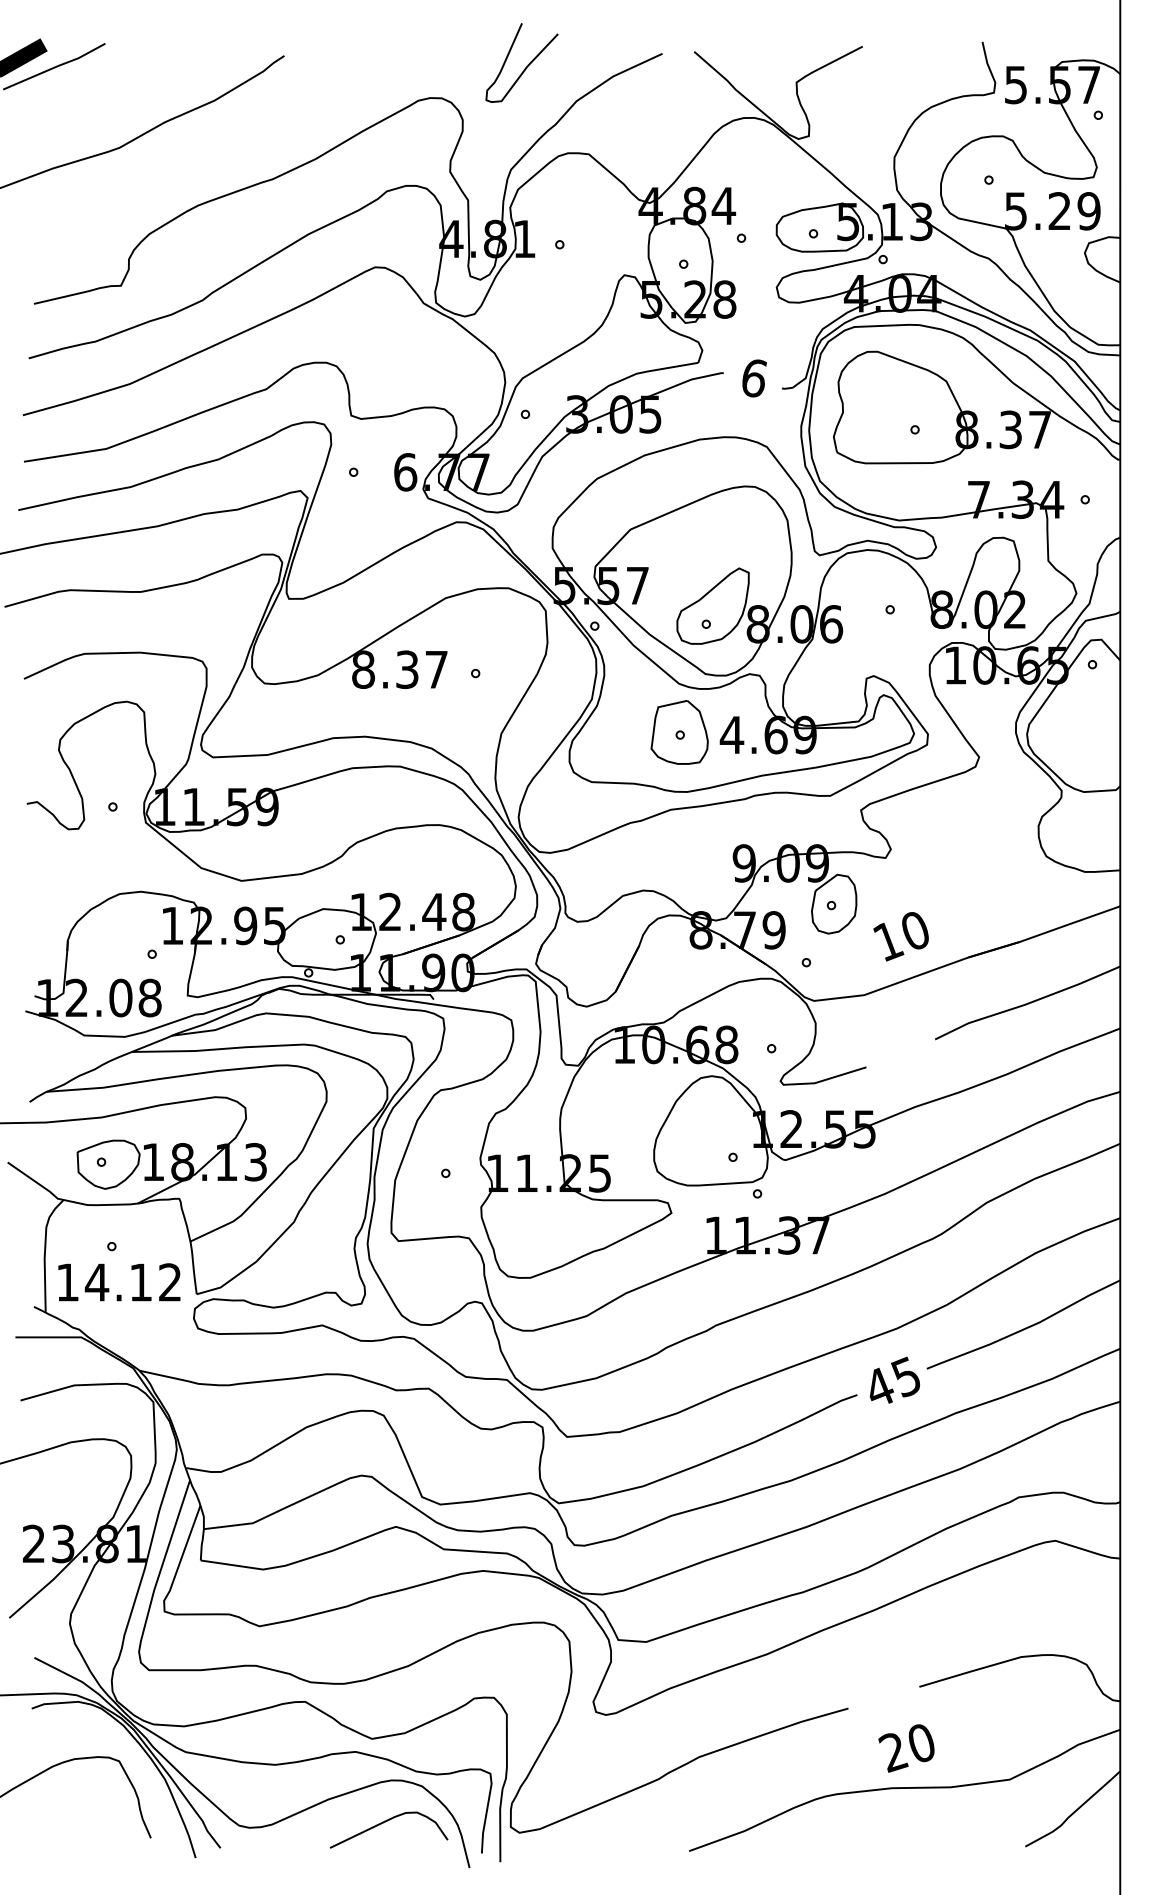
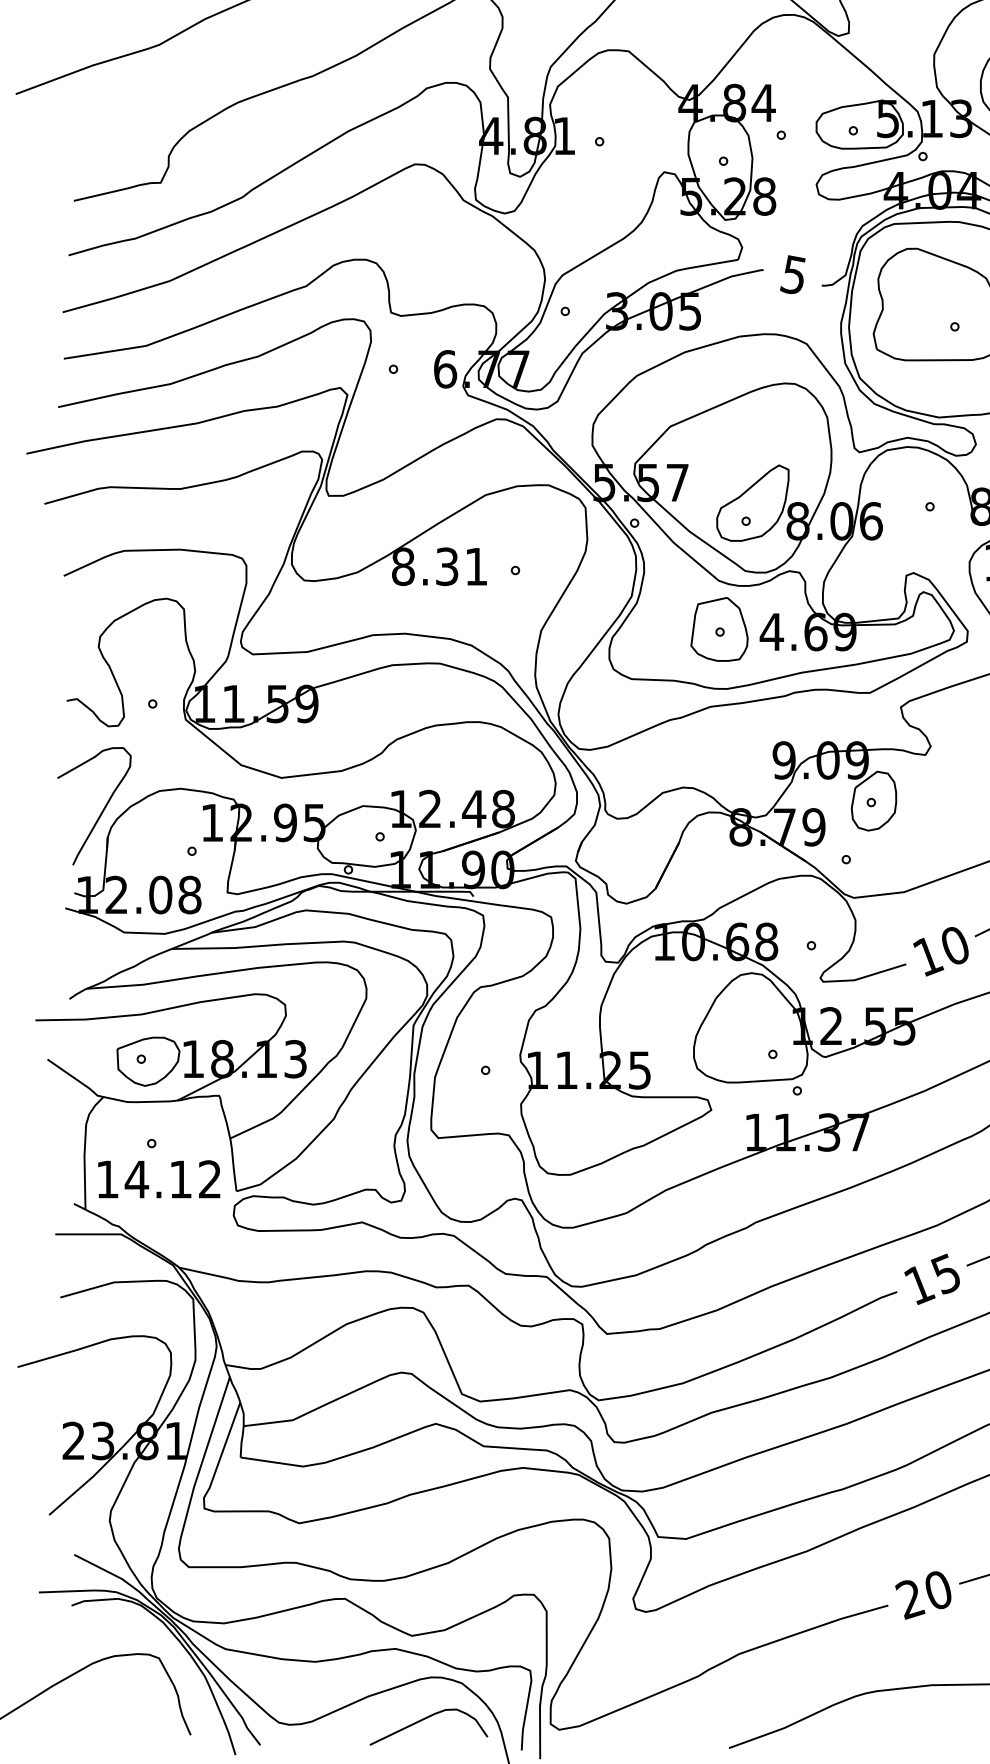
text: (753, 377) -> (793, 274), 6 -> 5
text: (436, 669) -> (476, 566), 8.37 -> 8.31
curve: (62, 913) -> (102, 810), added
text: (900, 936) -> (940, 951), moved
text: (879, 1387) -> (919, 1284), 45 -> 15
text: (906, 1748) -> (923, 1595), moved

